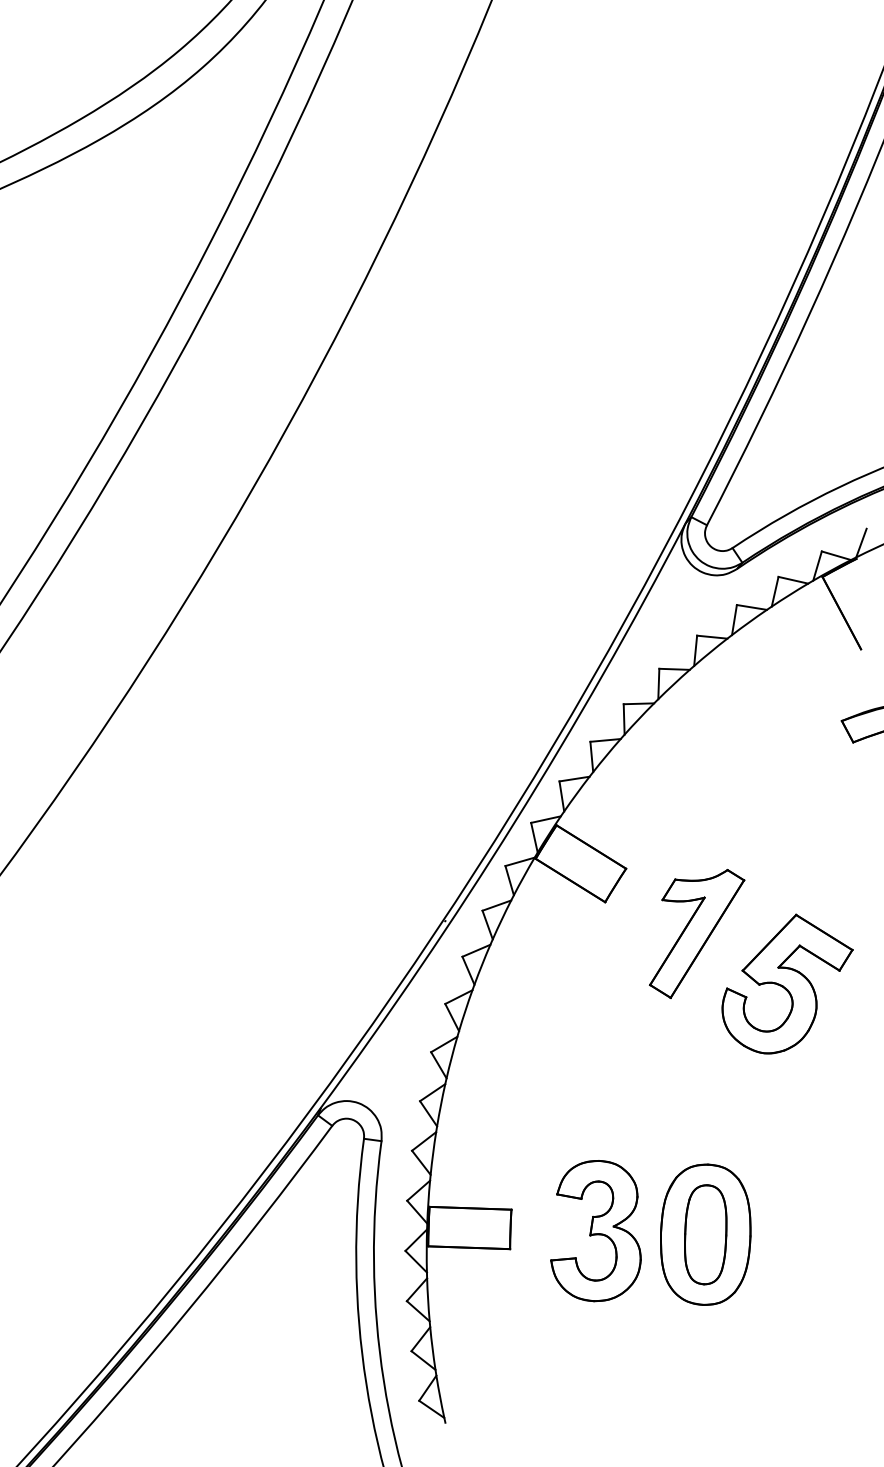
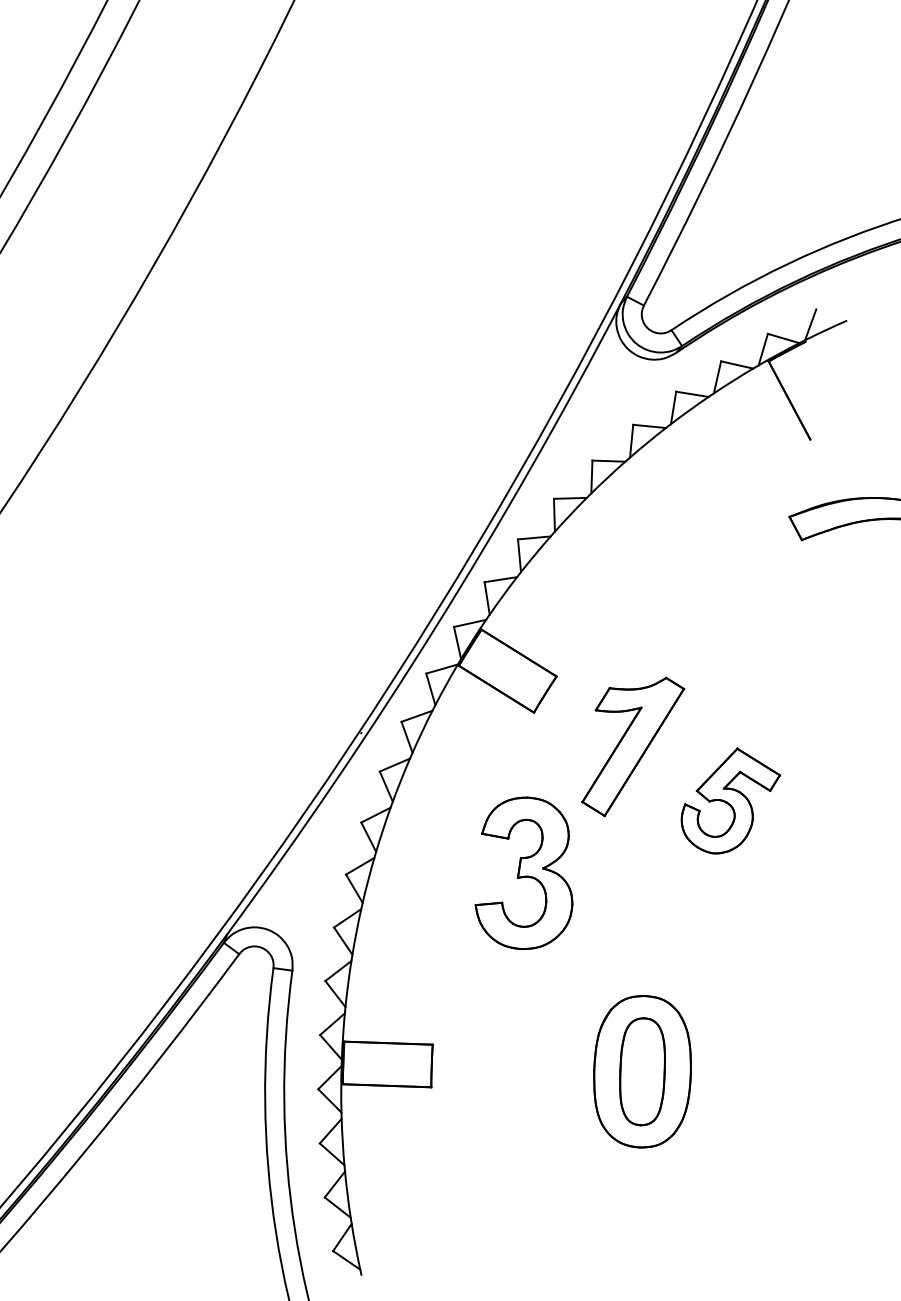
part: (787, 983) -> (730, 800), size x0.7
part: (595, 1231) -> (523, 873), moved

